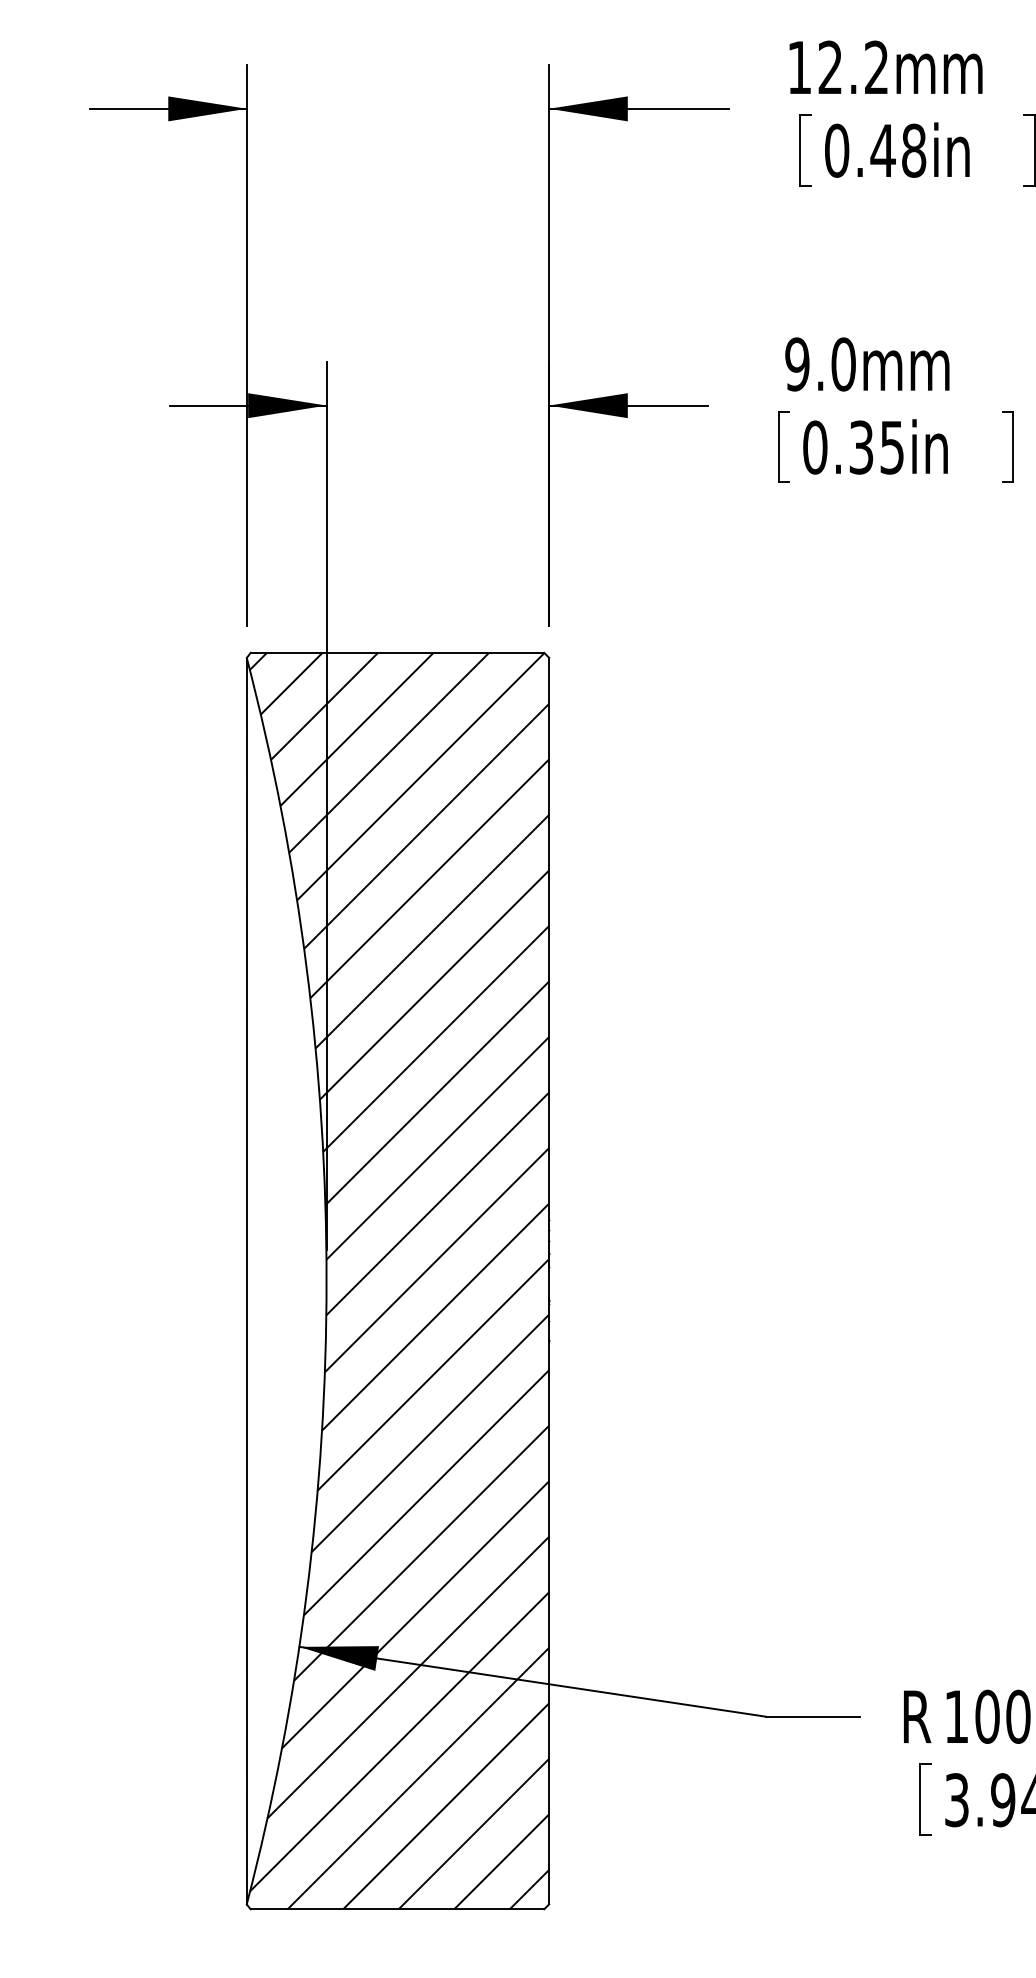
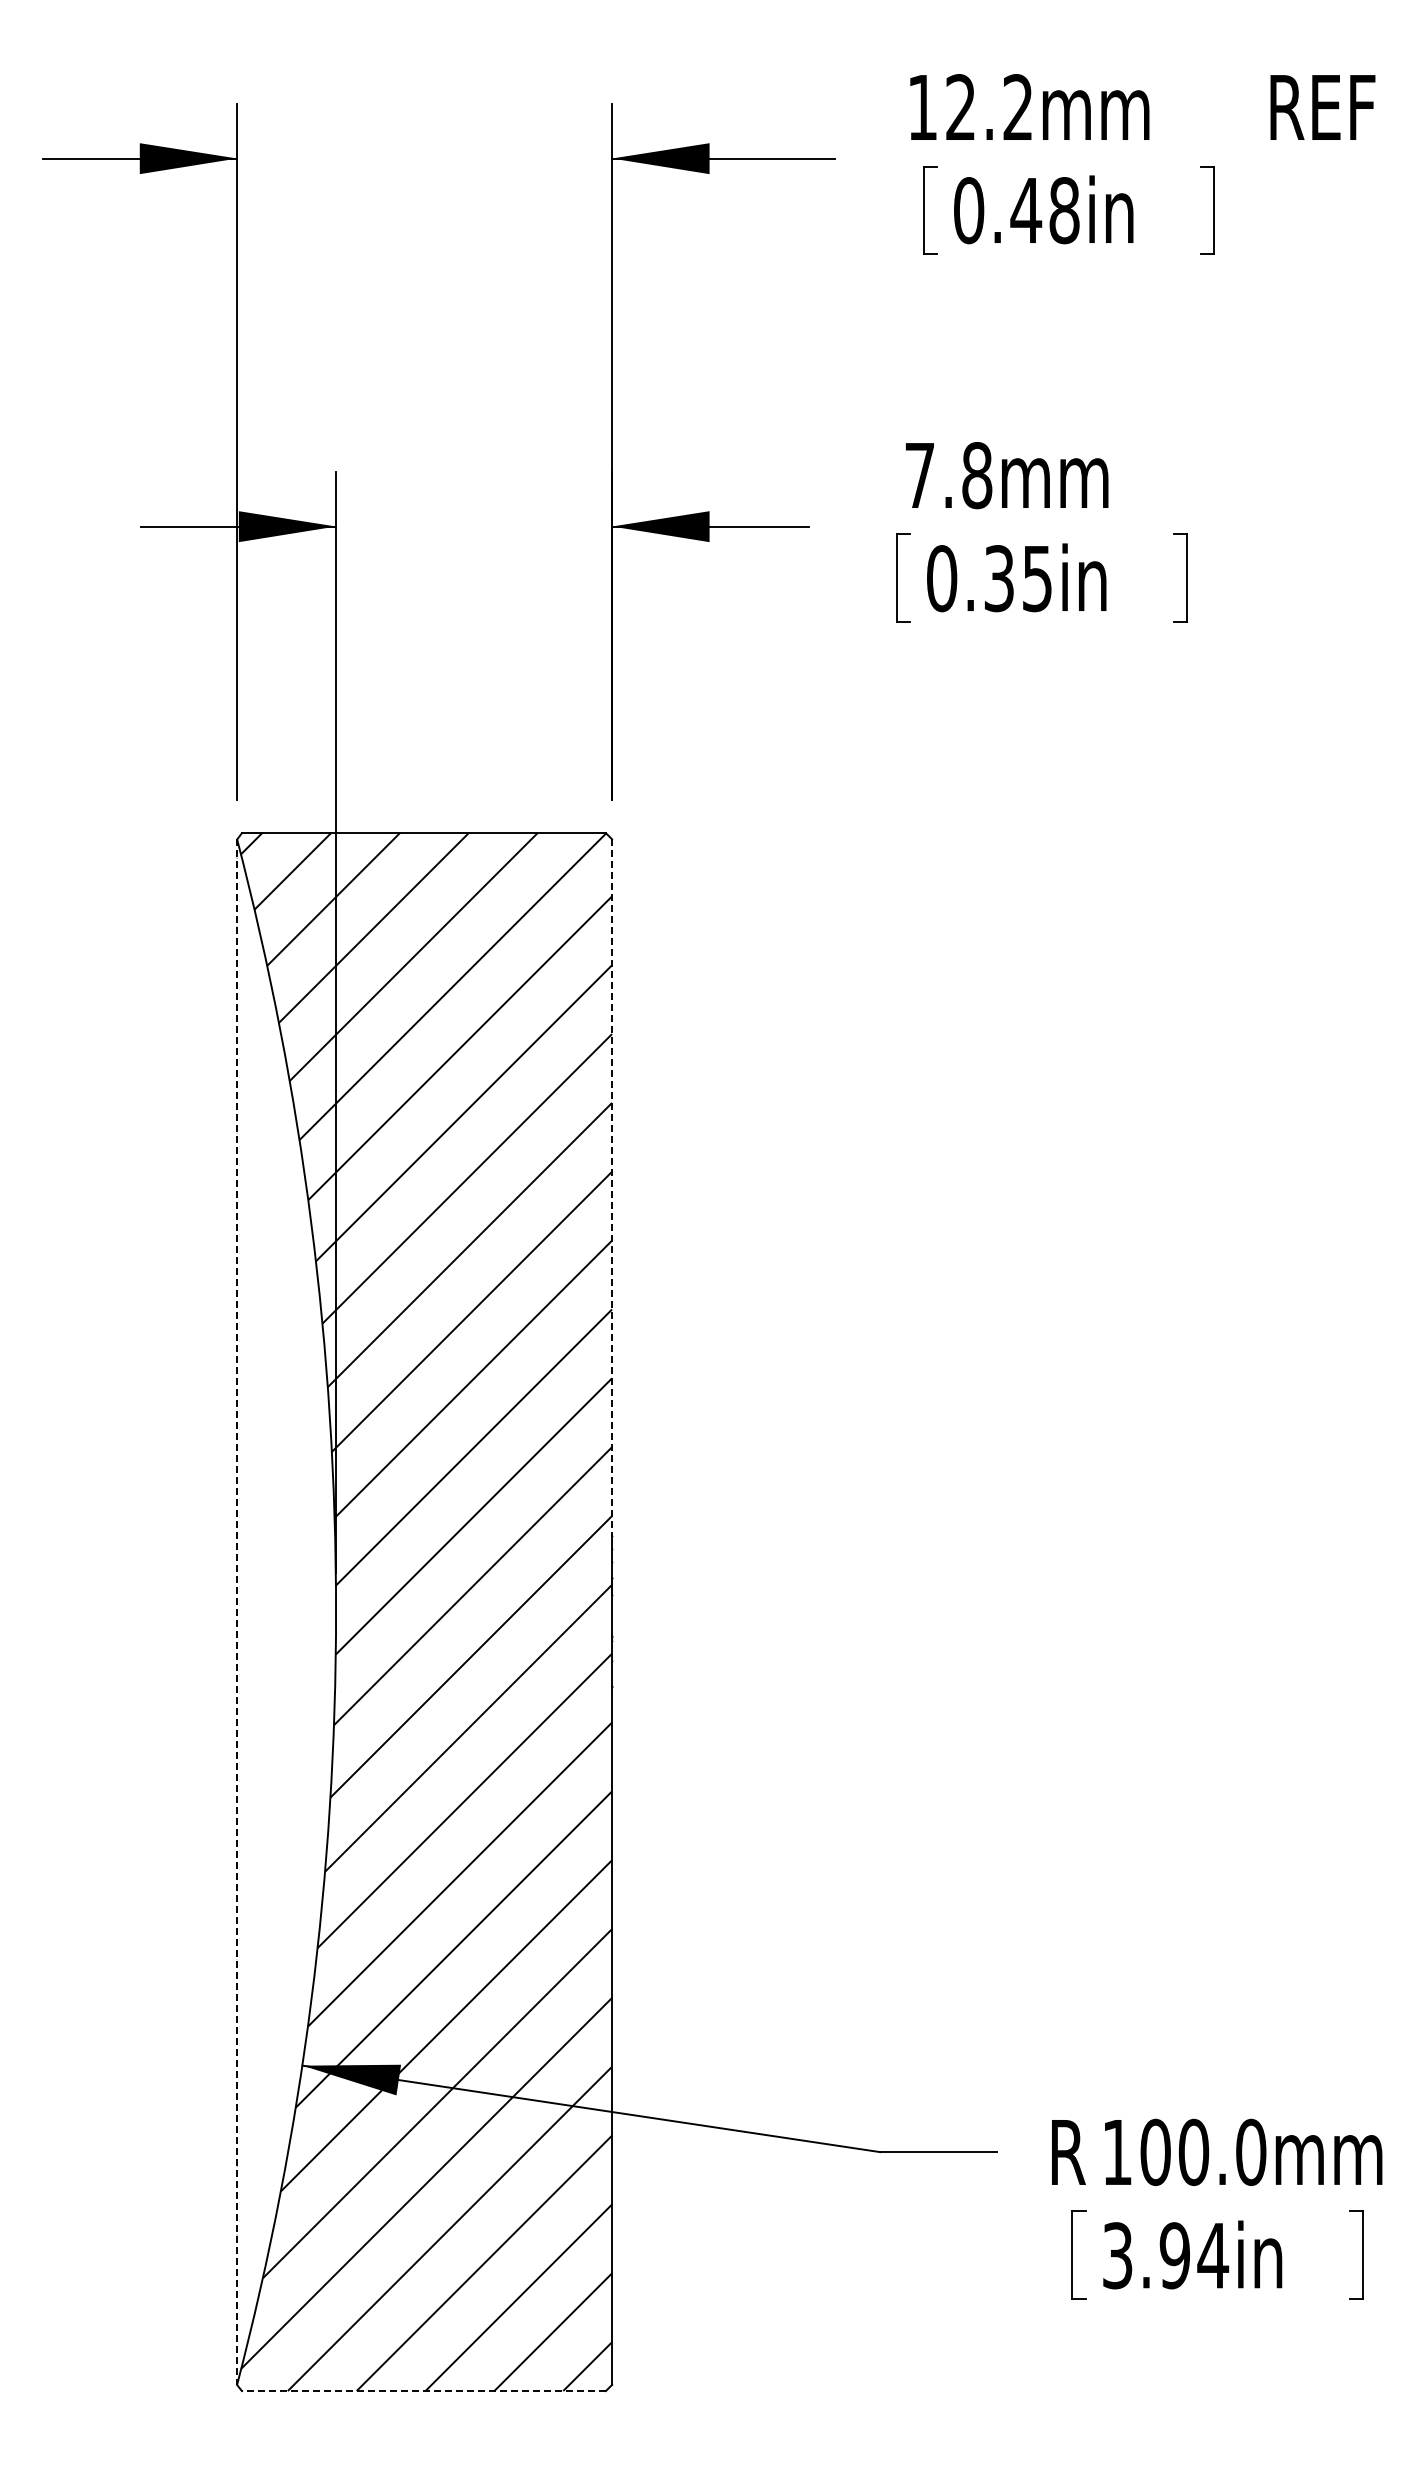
text: (820, 364) -> (948, 475), 9.0mm -> 7.8mm
line: (549, 938) -> (612, 1187), solid -> dashed
line: (247, 1281) -> (237, 1612), solid -> dashed
line: (397, 1909) -> (423, 2391), solid -> dashed

